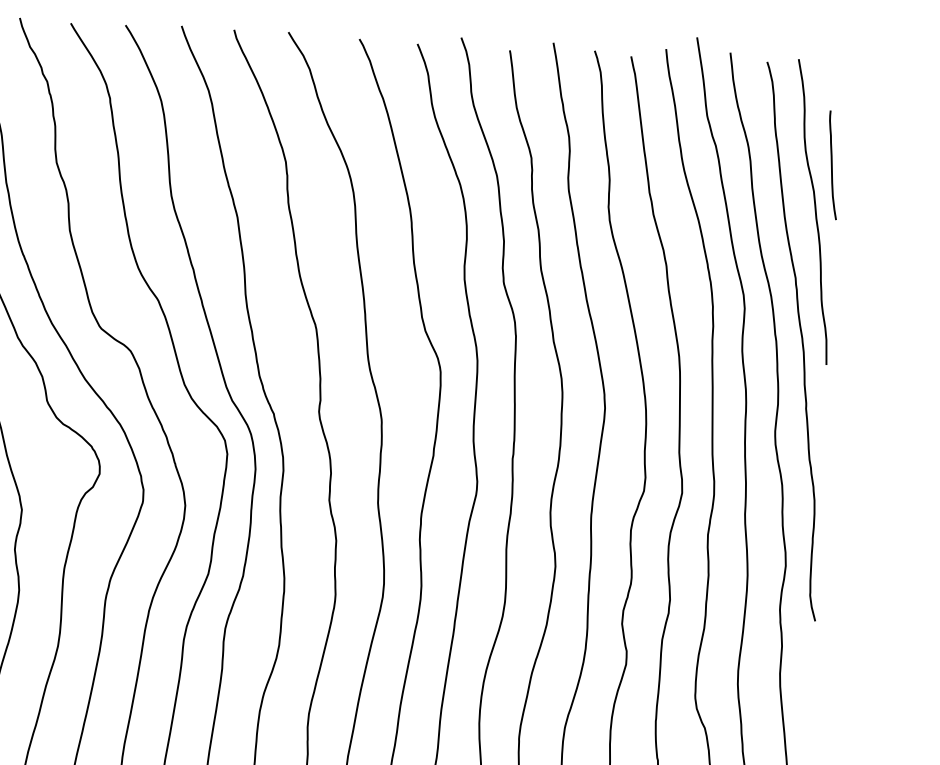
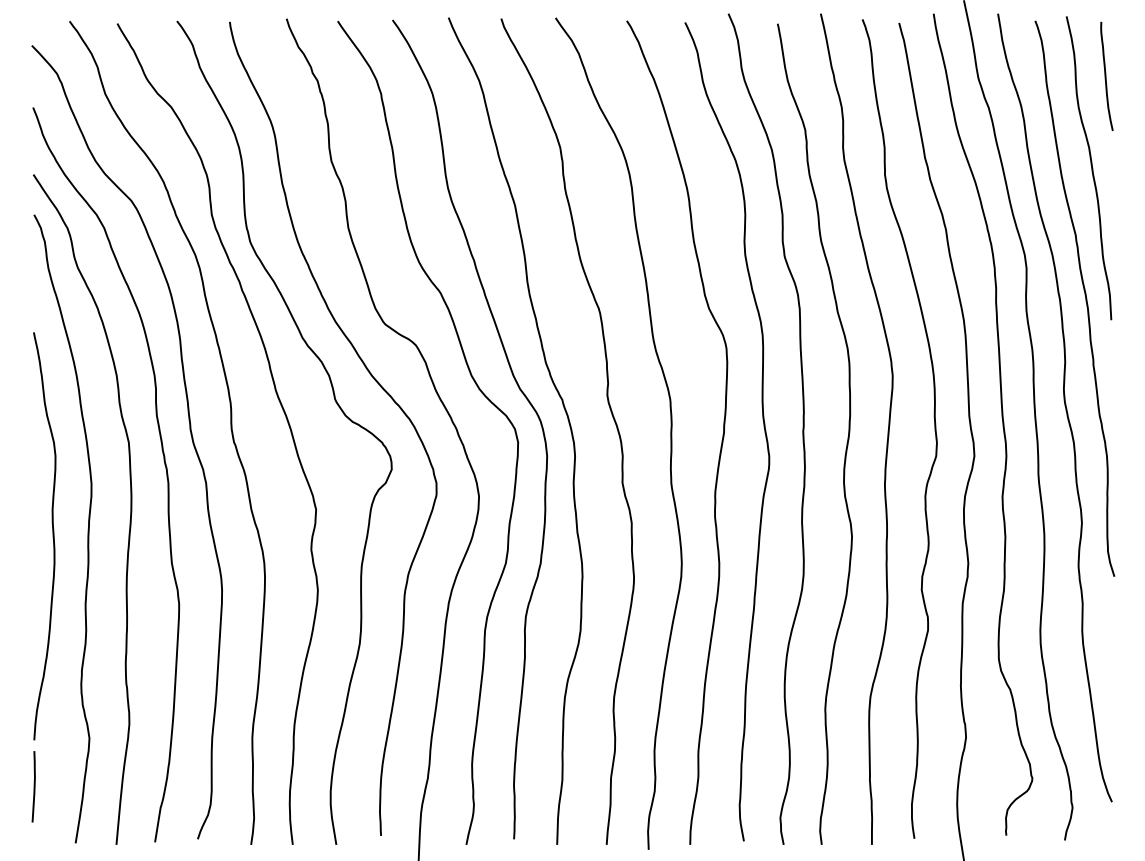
curve: (832, 164) -> (1106, 75), moved

